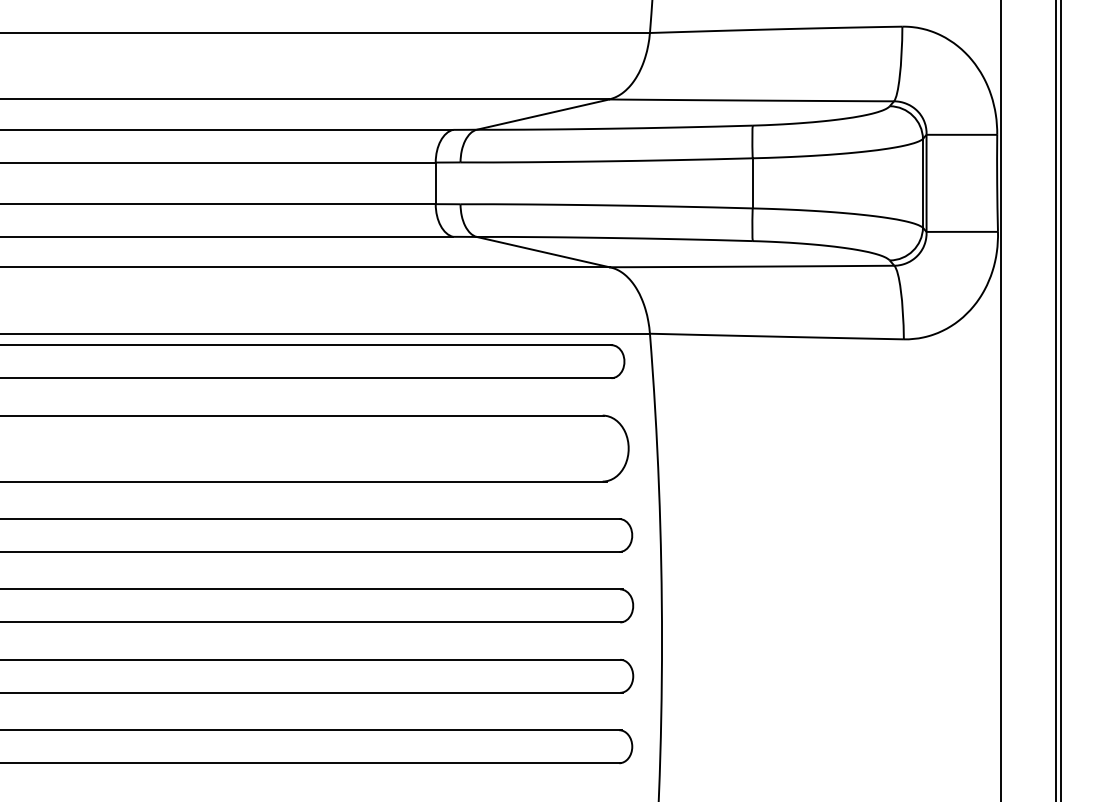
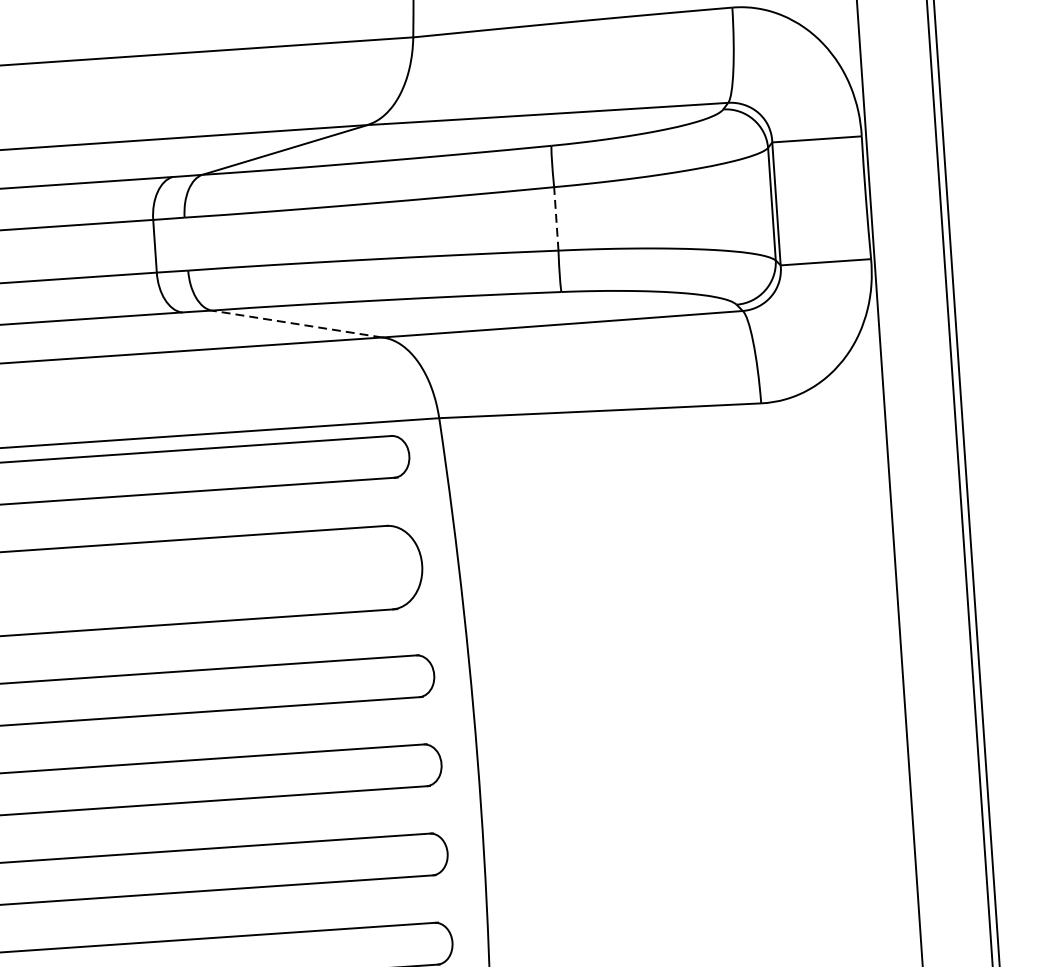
line: (752, 182) -> (556, 217), solid -> dashed
line: (542, 252) -> (296, 324), solid -> dashed

